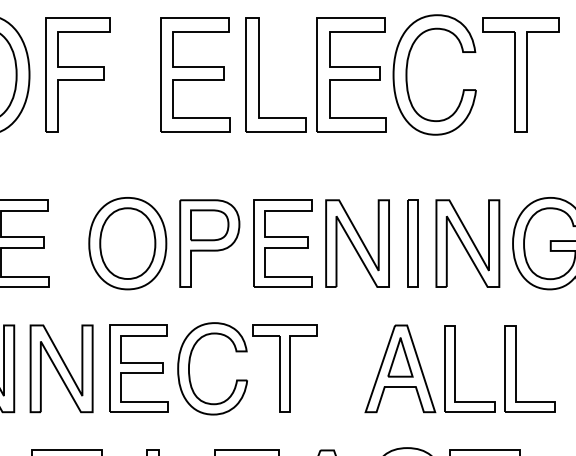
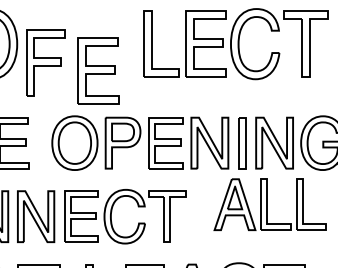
part: (77, 73) -> (45, 62), moved
part: (195, 73) -> (98, 70), moved
part: (459, 368) -> (269, 204), moved

